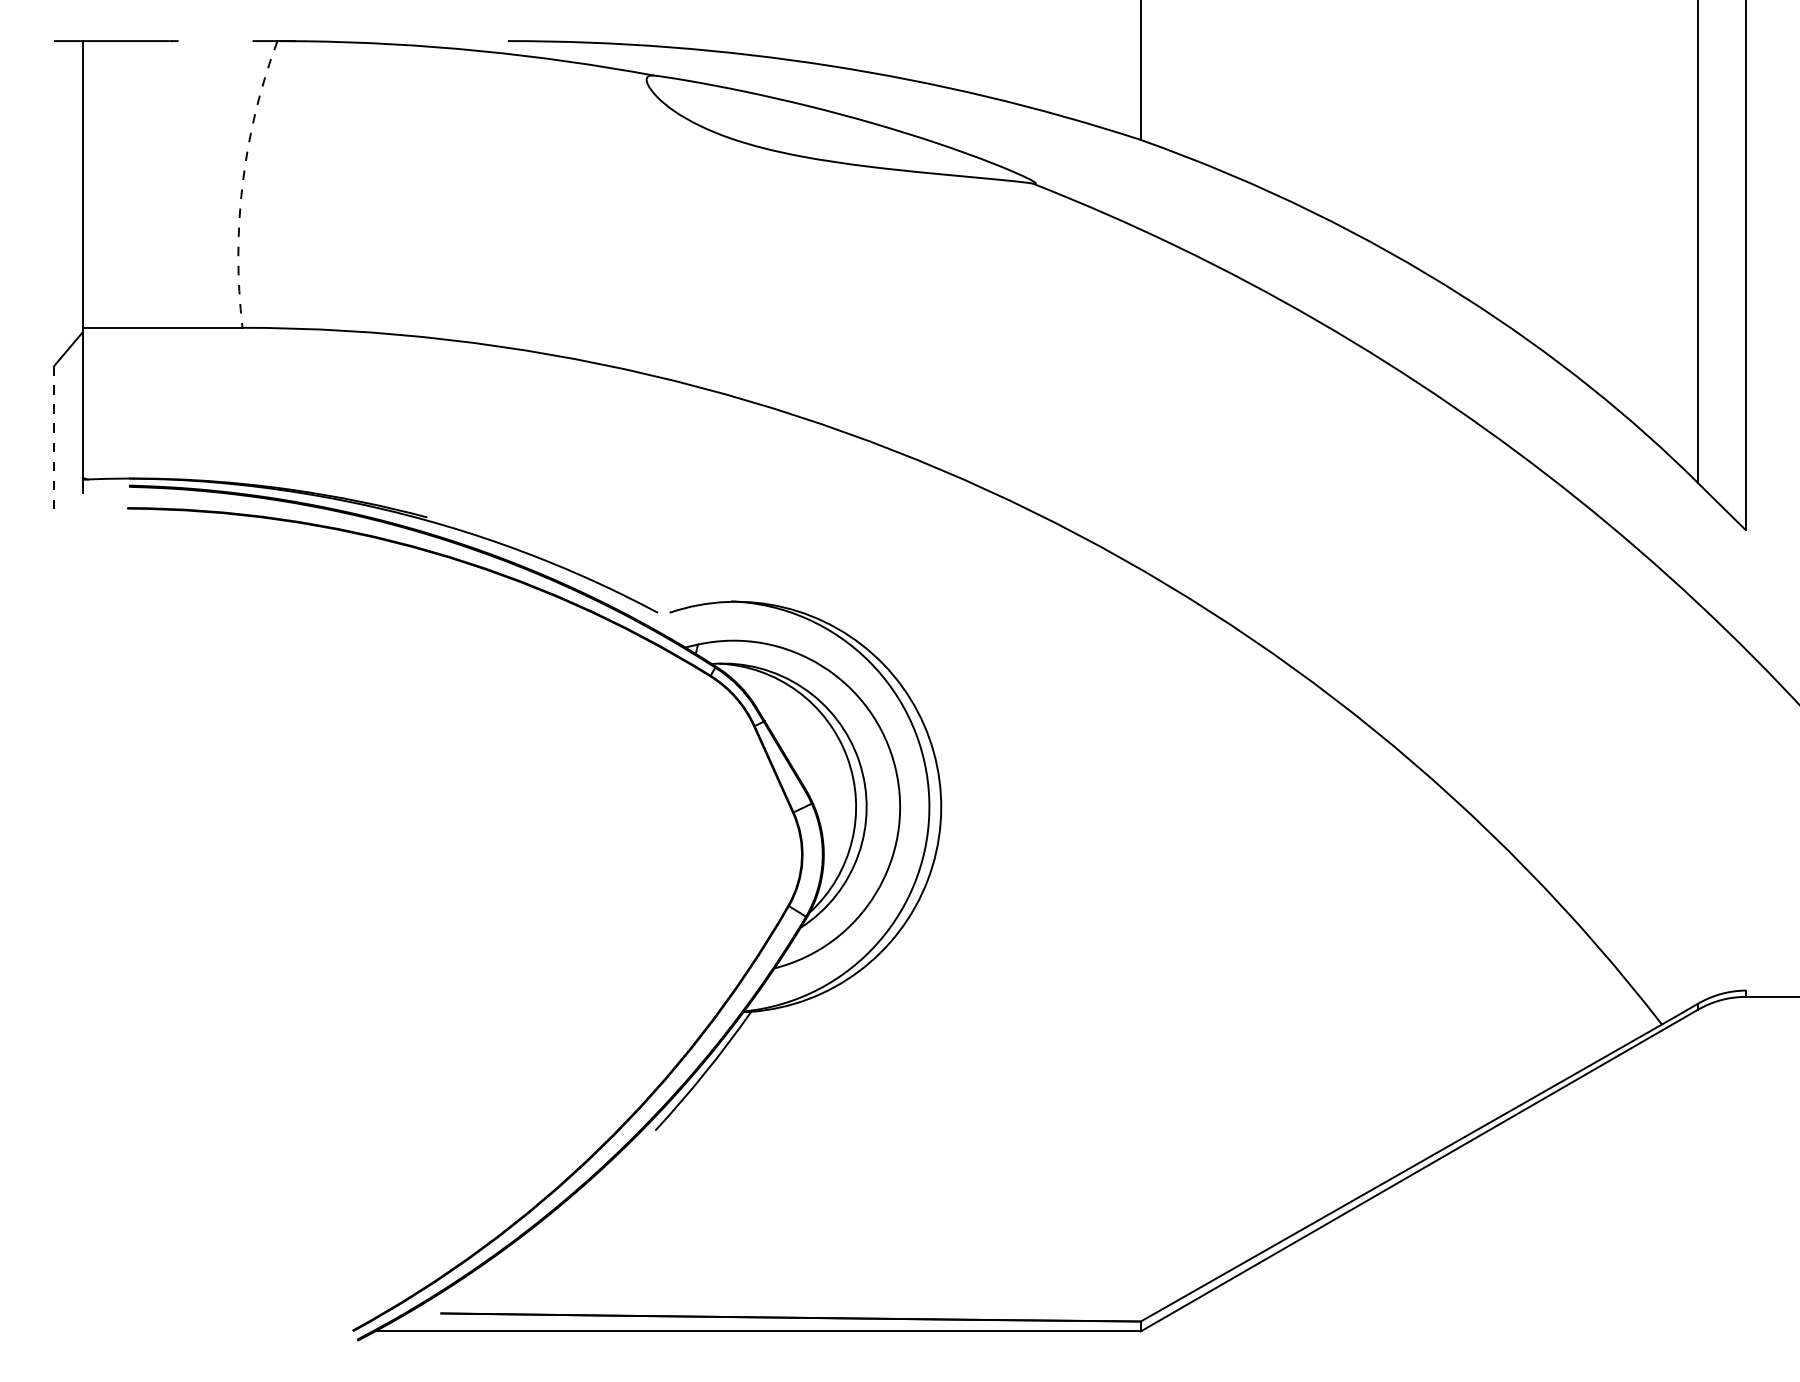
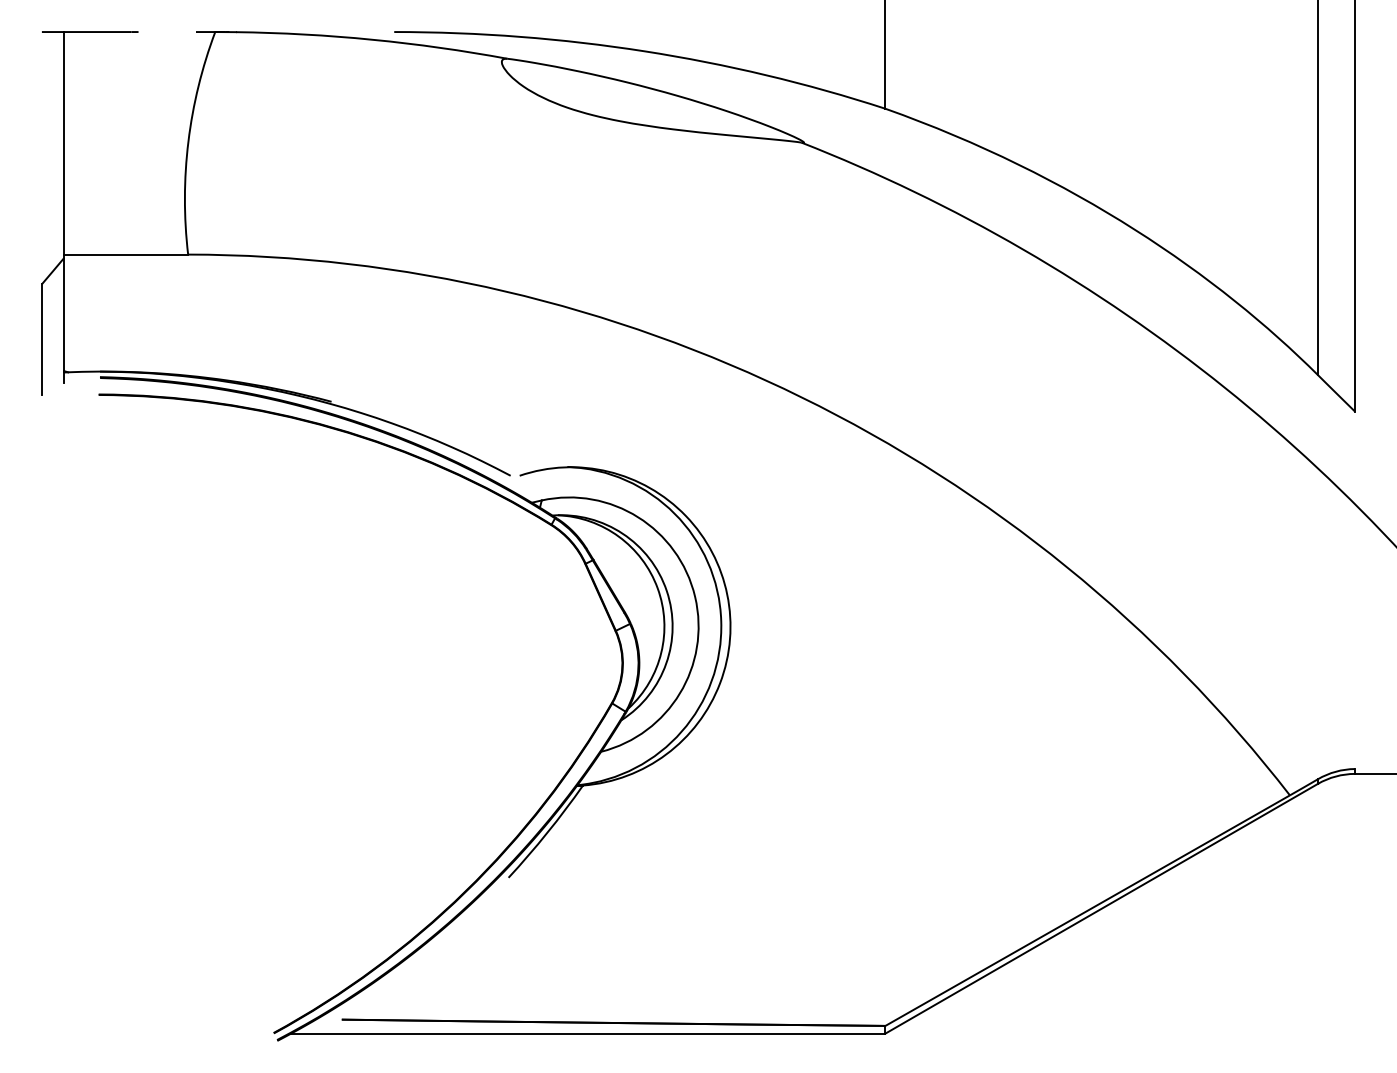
arc: (242, 182) -> (188, 141), dashed -> solid
line: (53, 438) -> (41, 340), dashed -> solid

